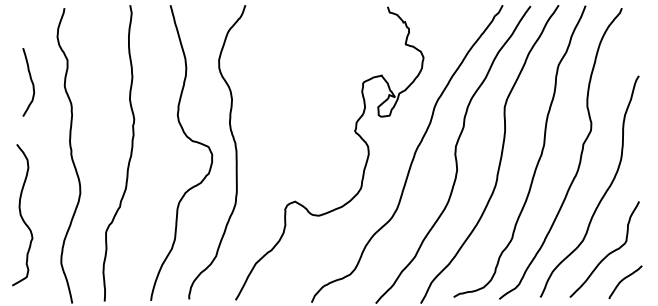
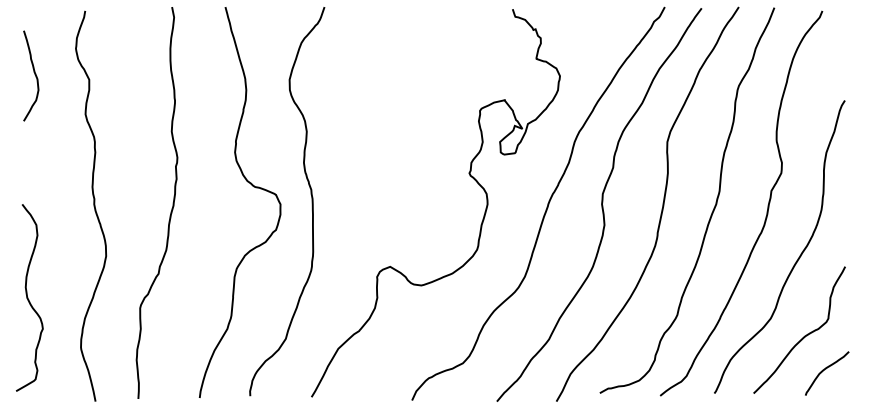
curve: (30, 80) -> (33, 73), moved
curve: (21, 215) -> (28, 298), moved

